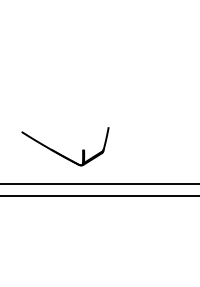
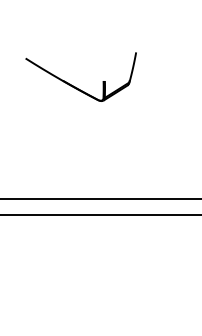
part: (62, 154) -> (77, 87), moved

